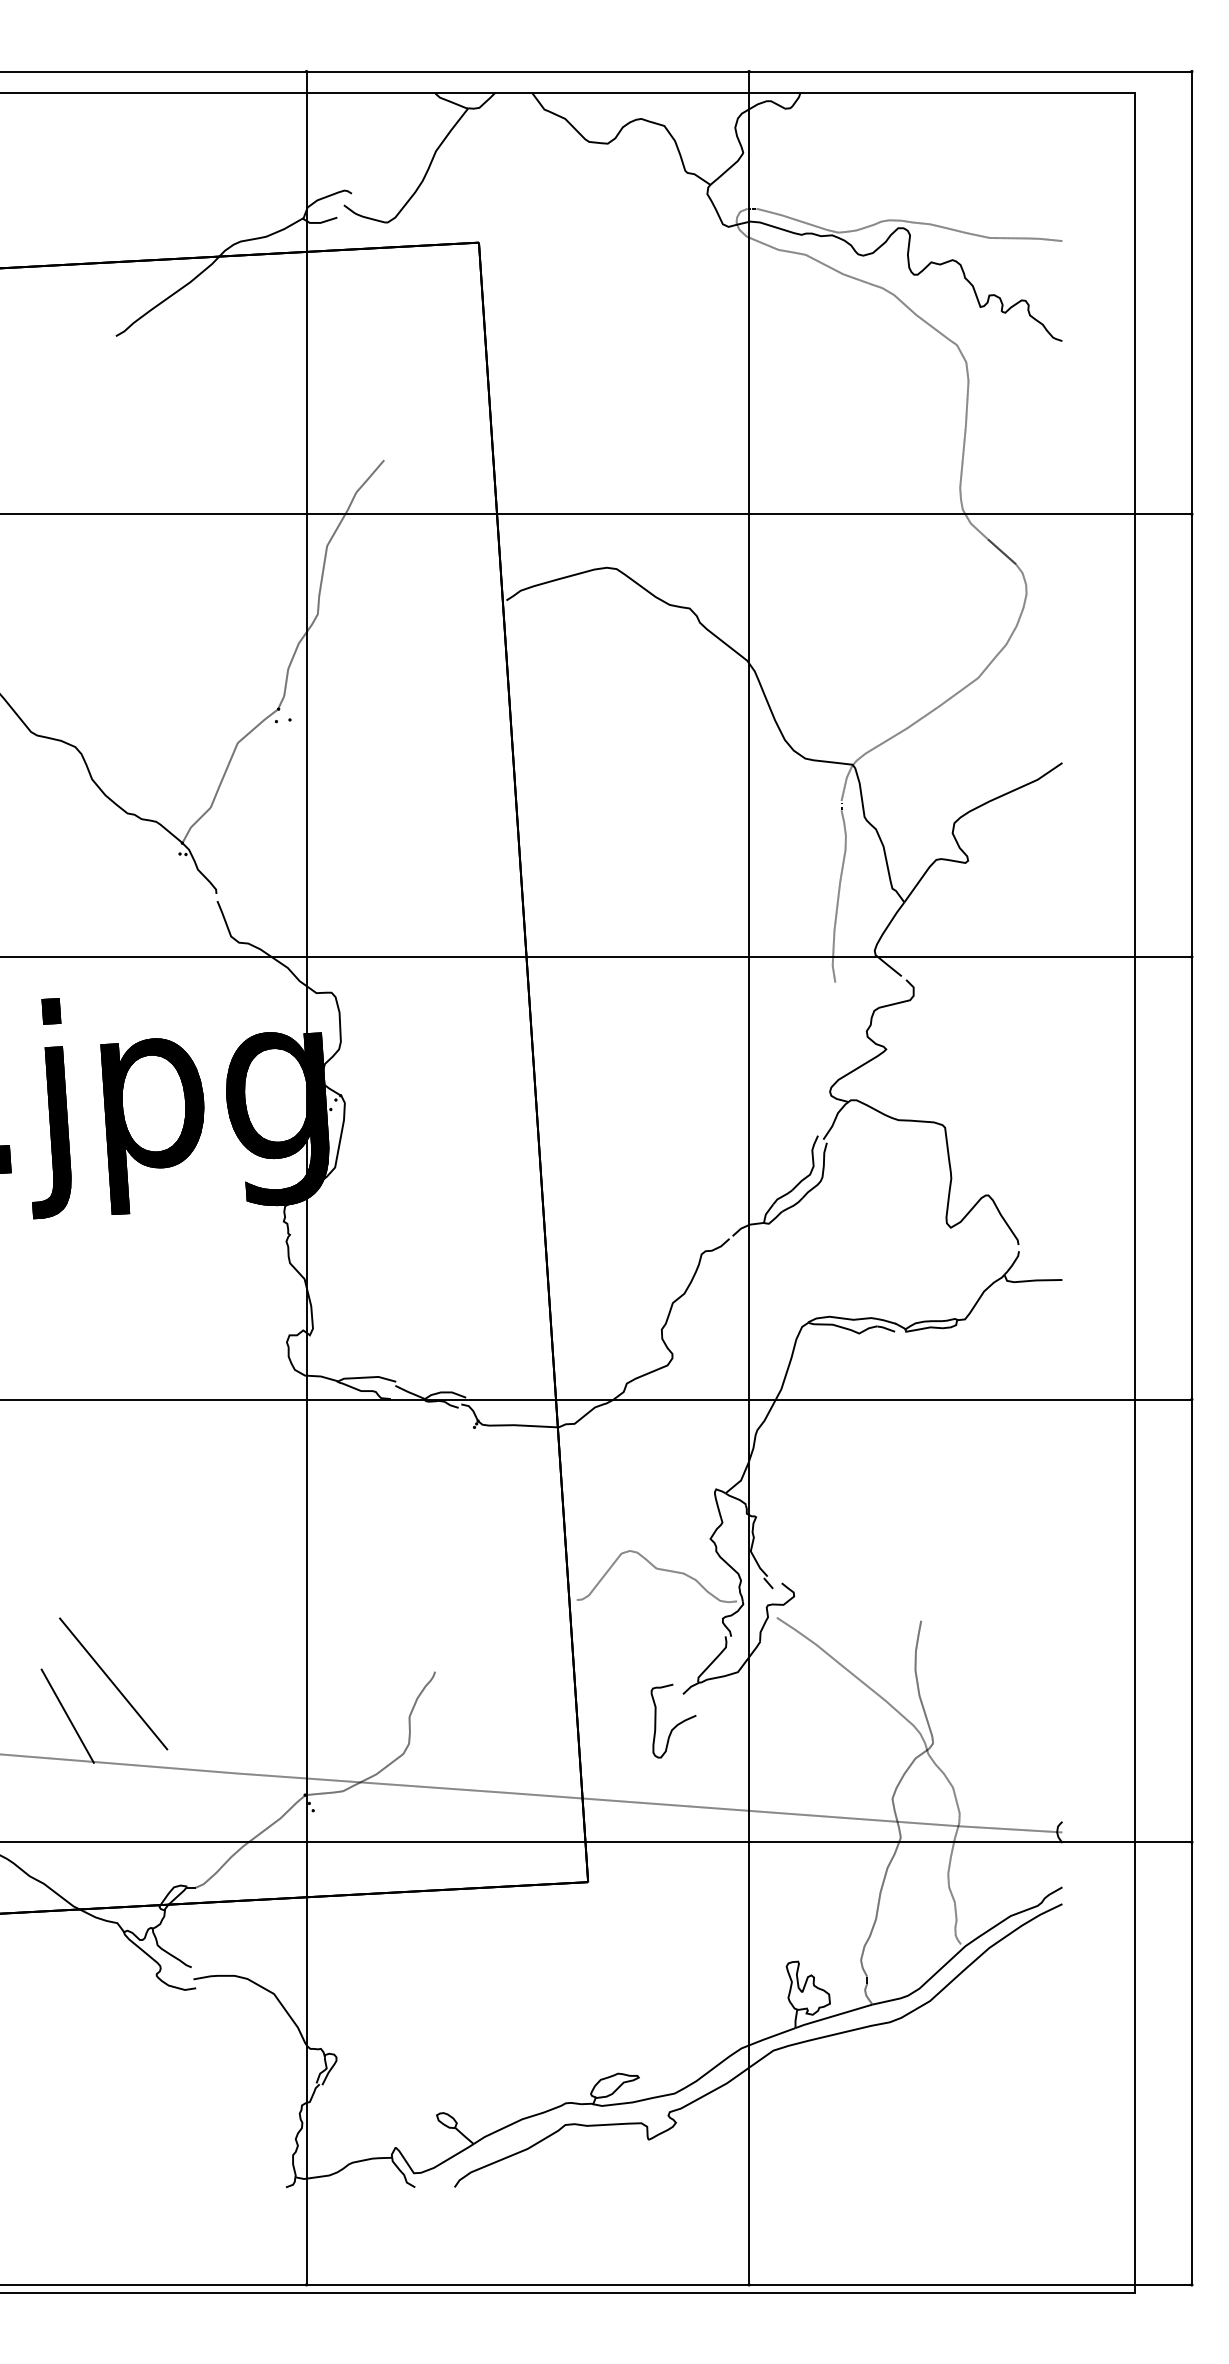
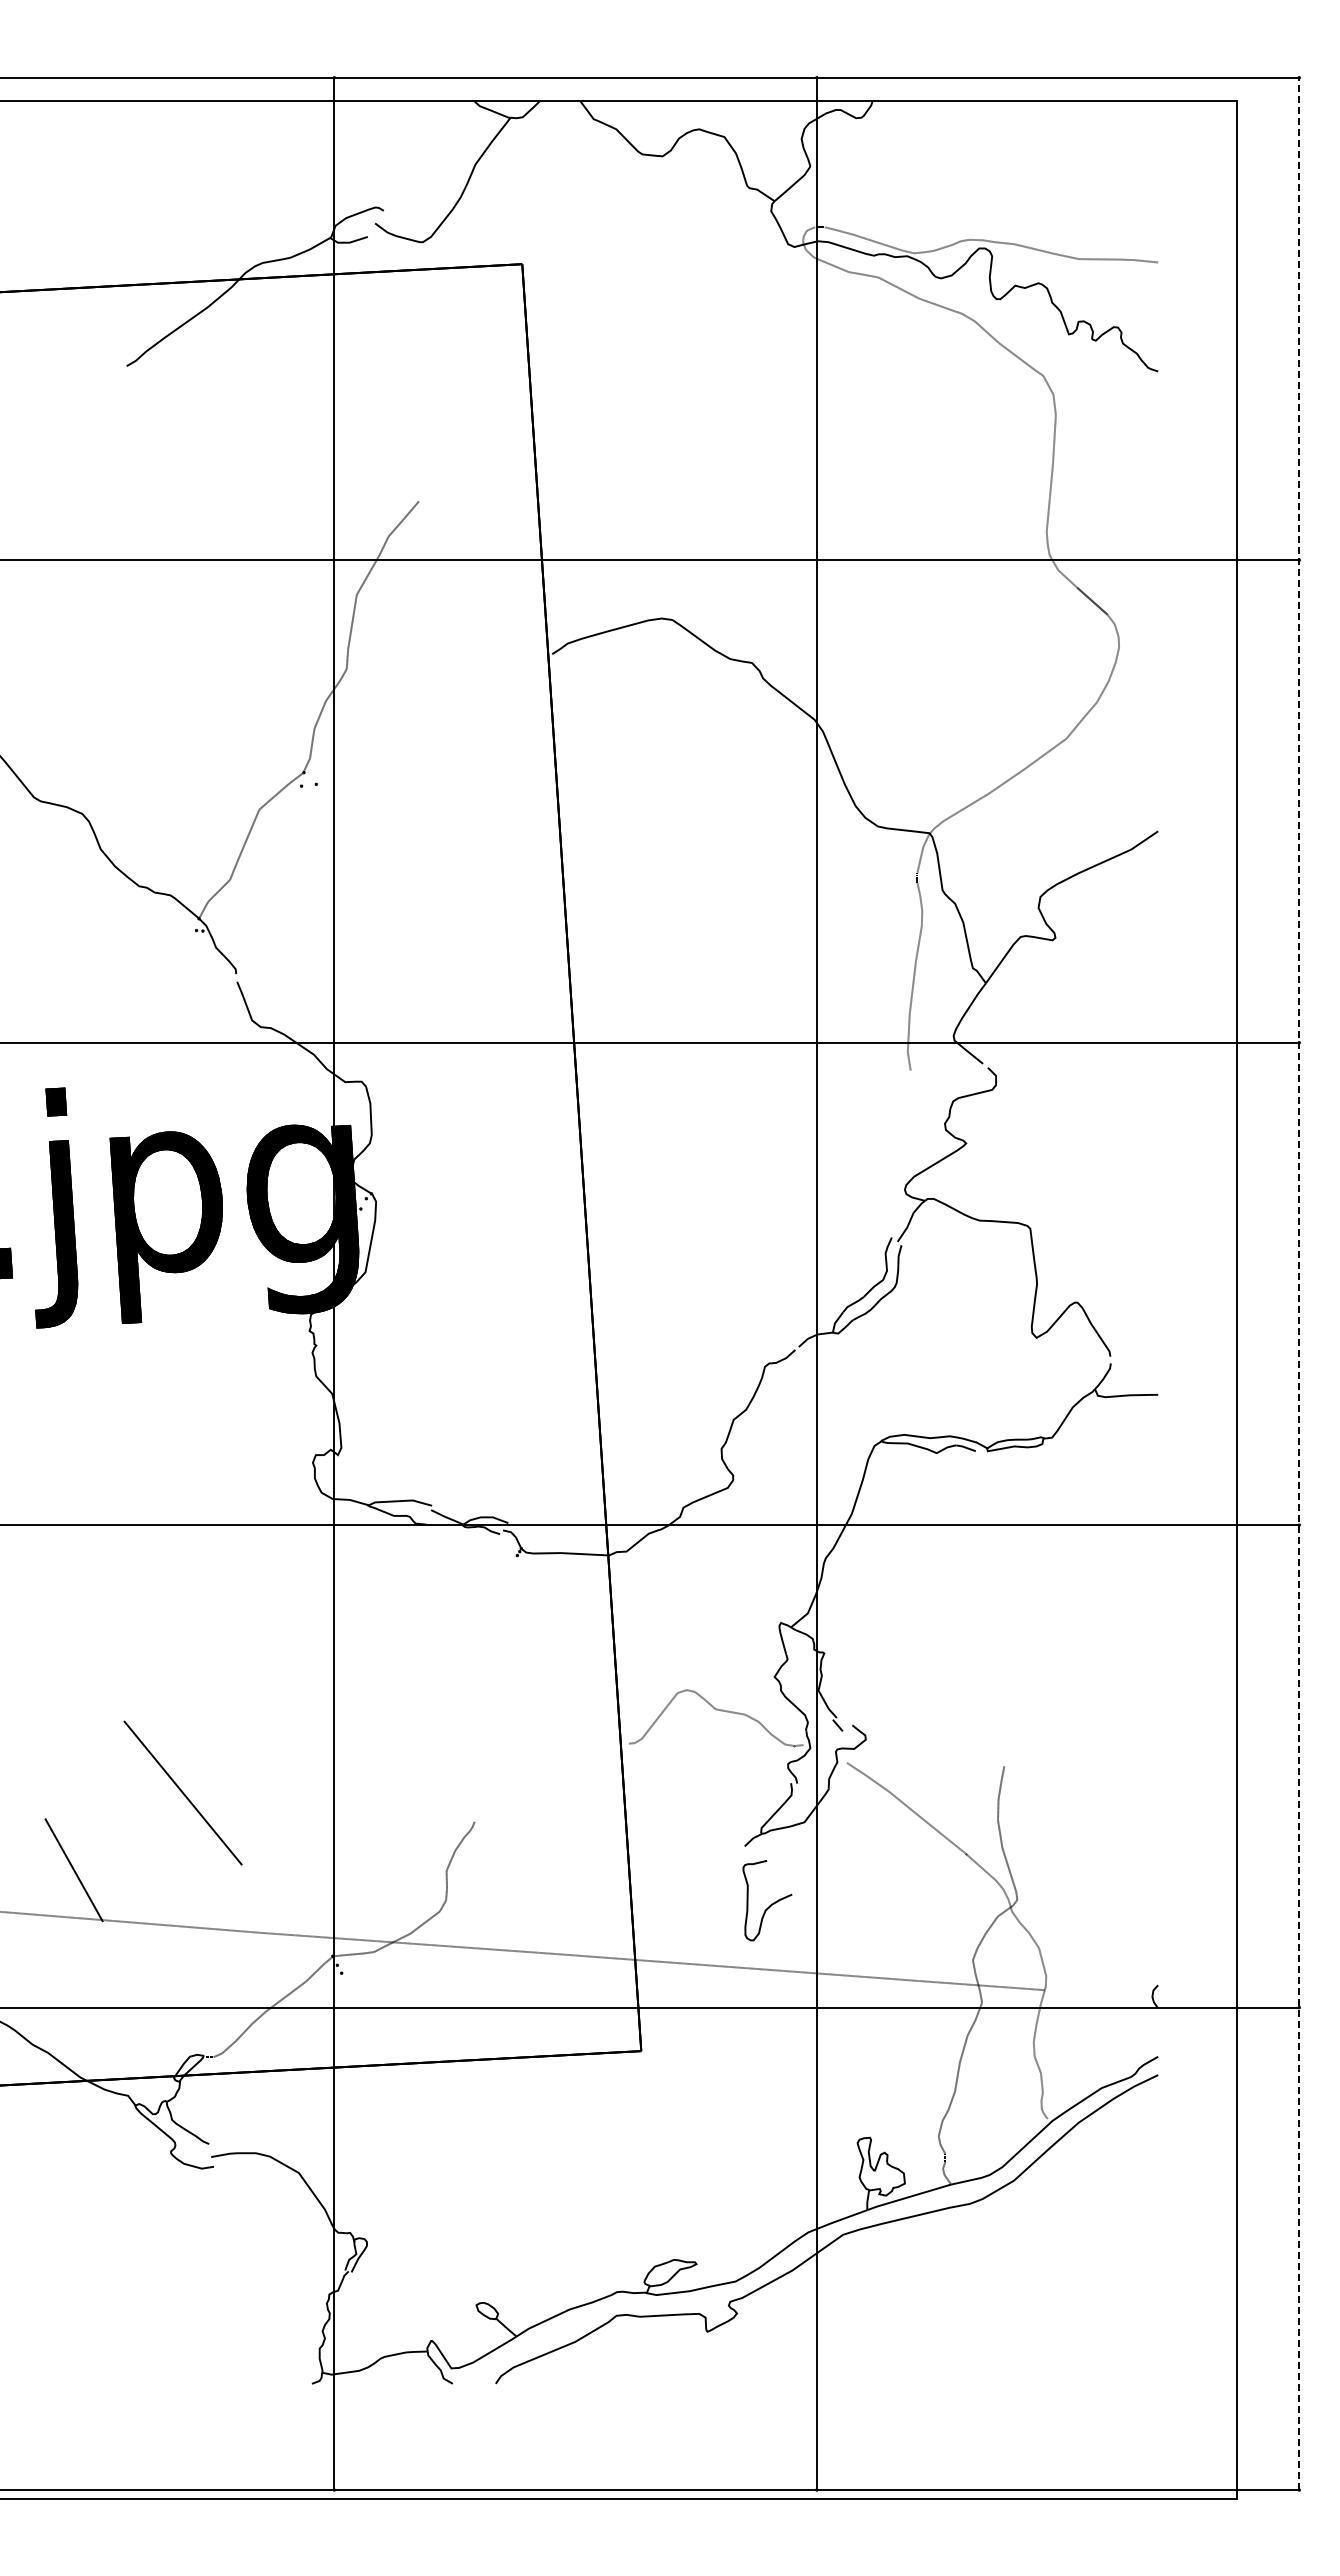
line: (1192, 1177) -> (1299, 1283), solid -> dashed
line: (113, 1683) -> (182, 1792), moved
curve: (677, 1723) -> (771, 1903), moved
line: (1010, 1829) -> (1101, 1993), removed

